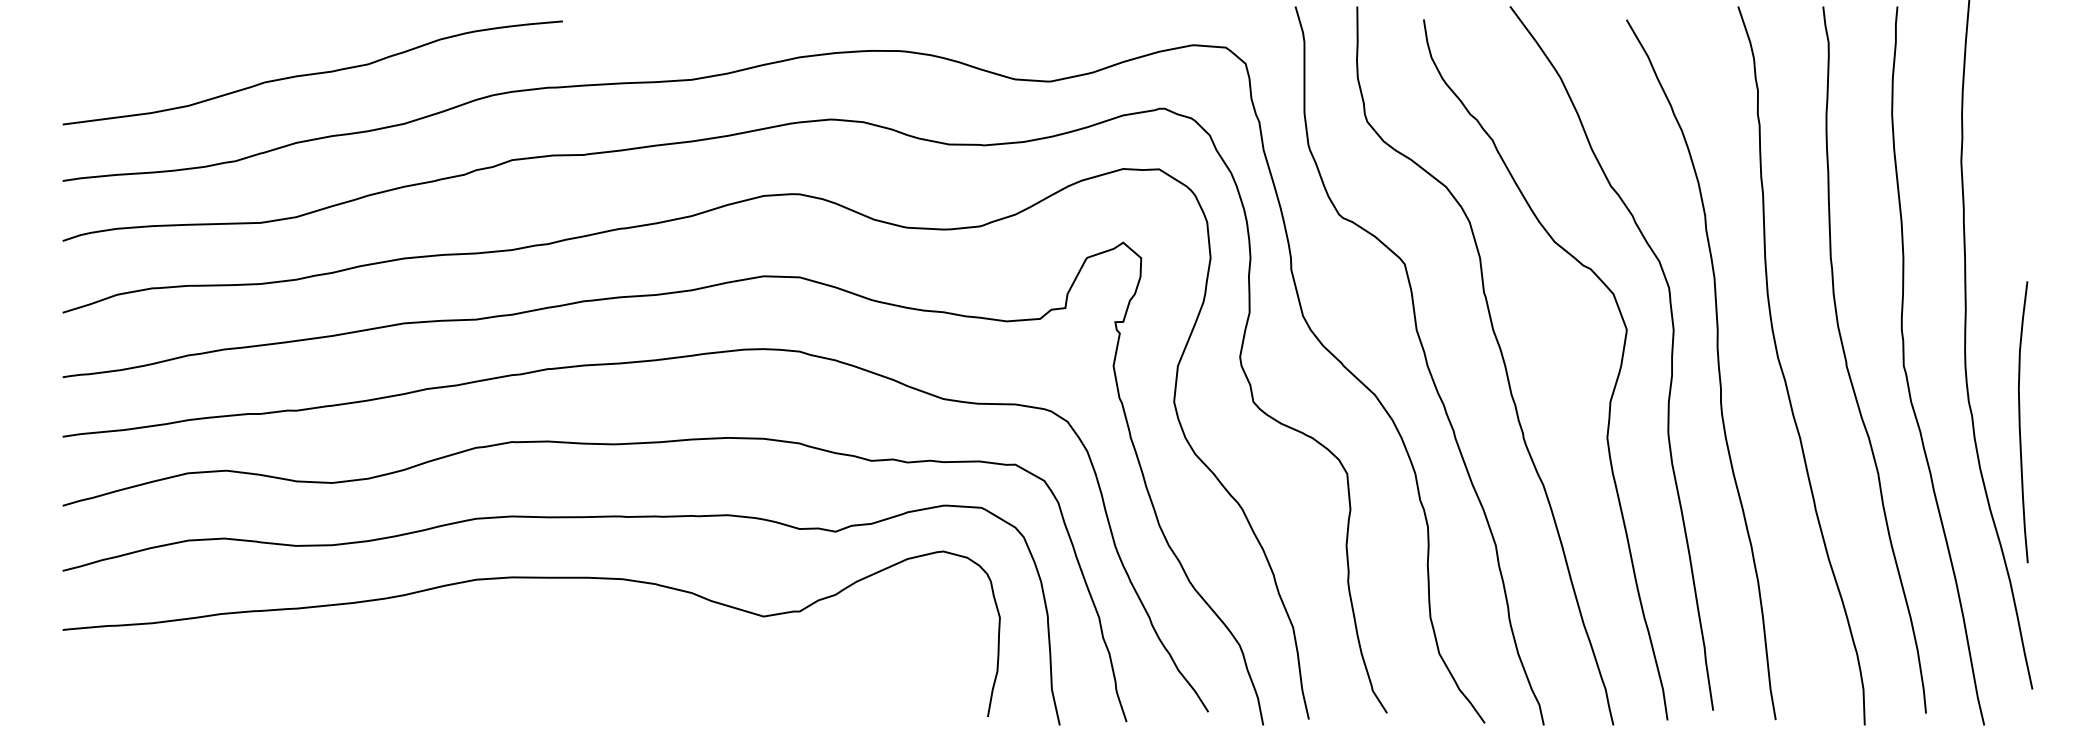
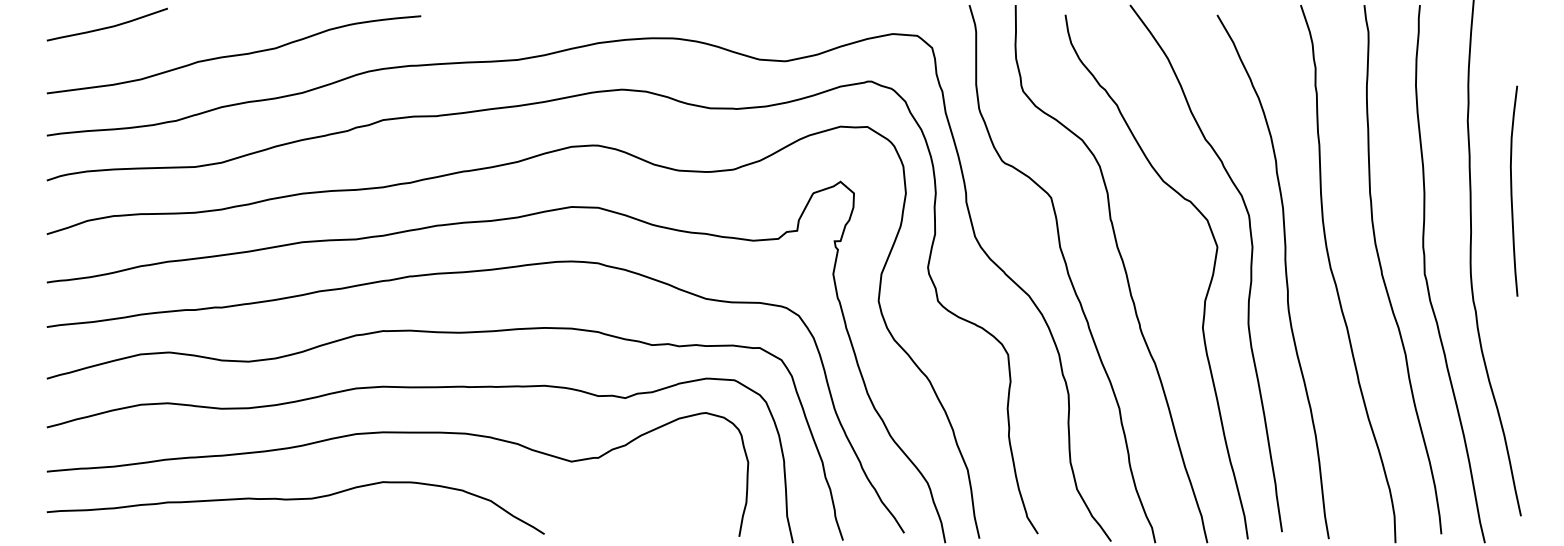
curve: (144, 35) -> (108, 26), added
curve: (2020, 422) -> (1512, 191), moved
curve: (394, 667) -> (295, 499), added

